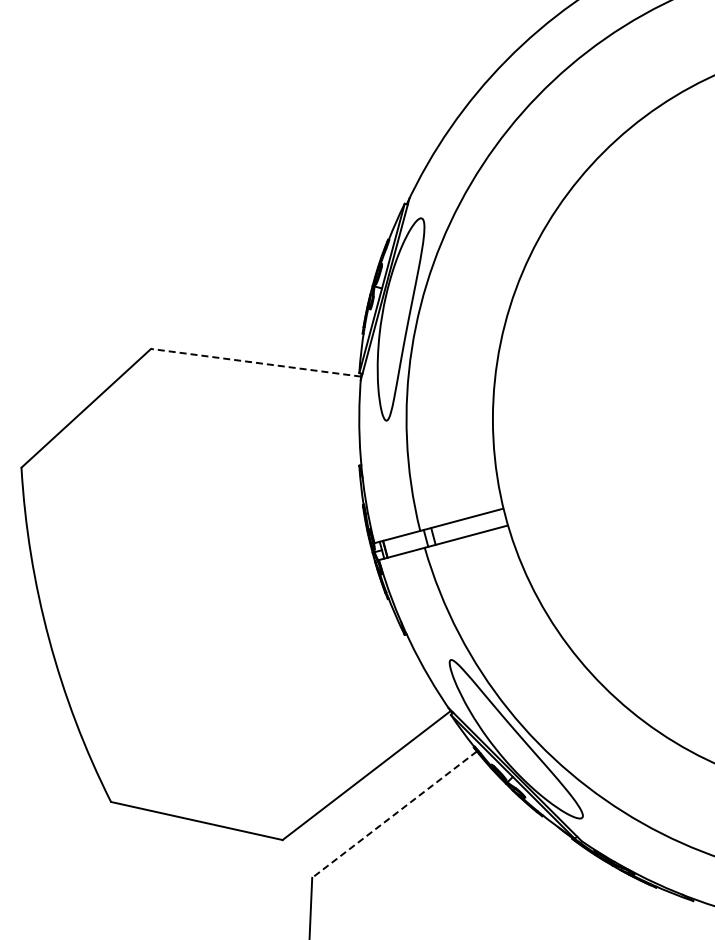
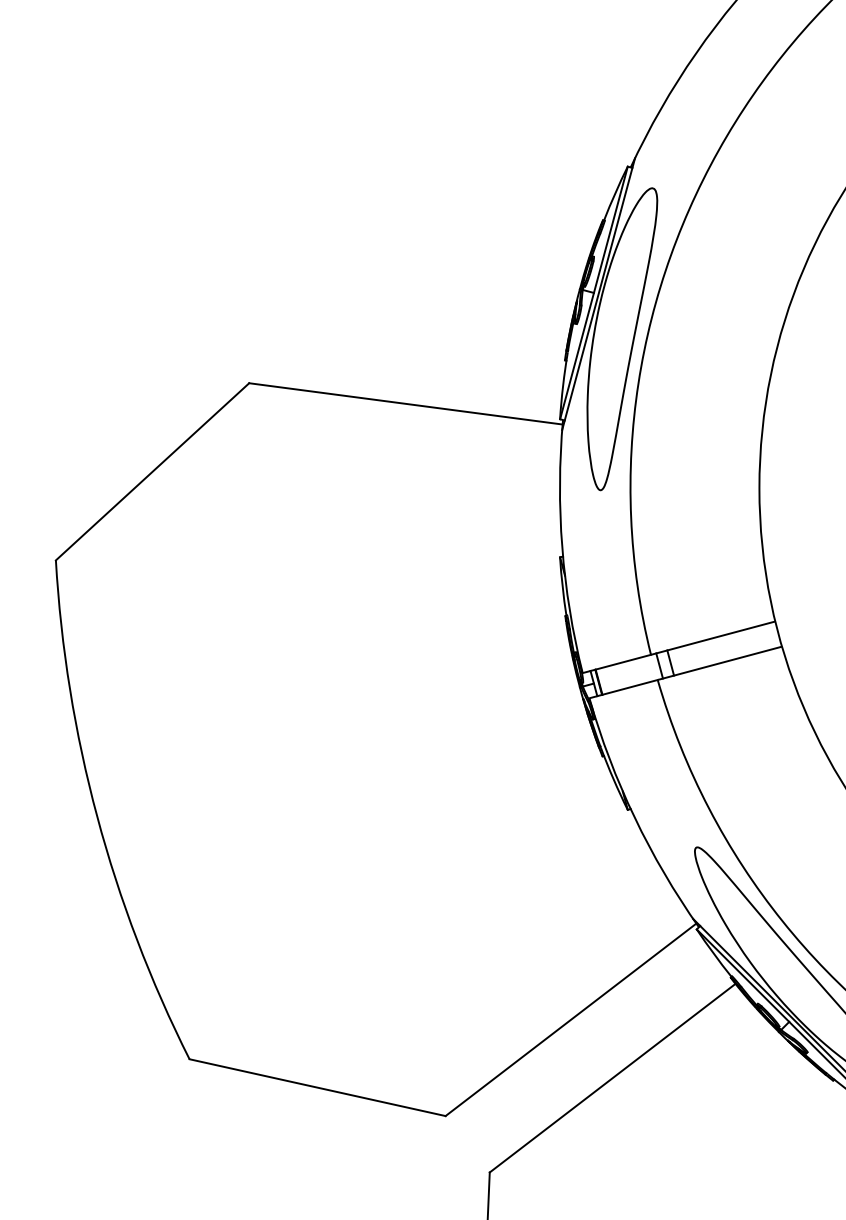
line: (256, 362) -> (406, 403), dashed -> solid
line: (394, 814) -> (612, 1077), dashed -> solid

